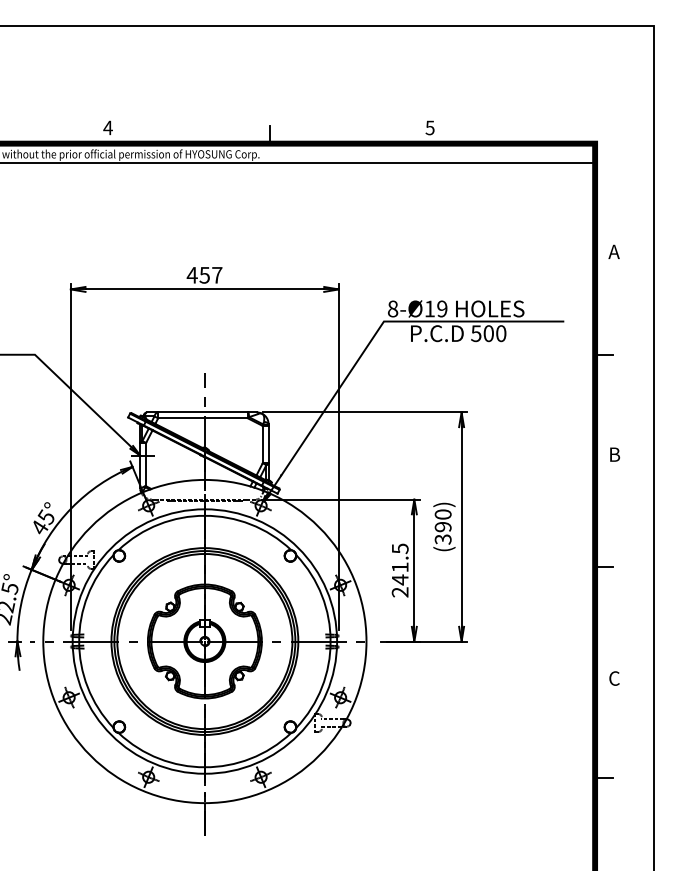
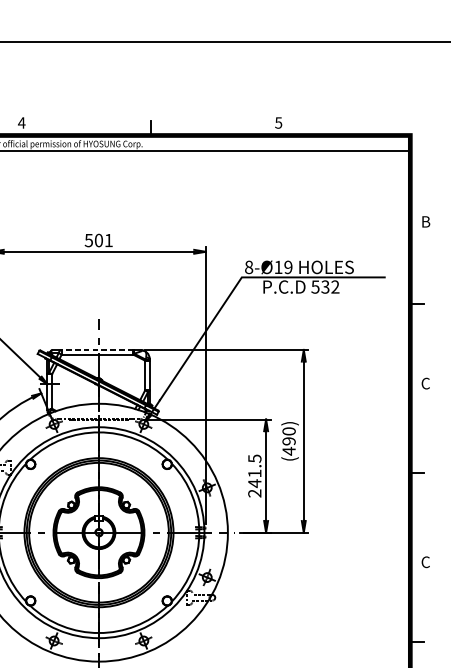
text: (614, 251) -> (425, 221), A -> B
text: (204, 274) -> (98, 239), 457 -> 501
text: (494, 333) -> (330, 286), 500 -> 532
line: (203, 412) -> (97, 349), solid -> dashed
text: (614, 454) -> (425, 383), B -> C
text: (442, 539) -> (288, 451), (390) -> (490)

